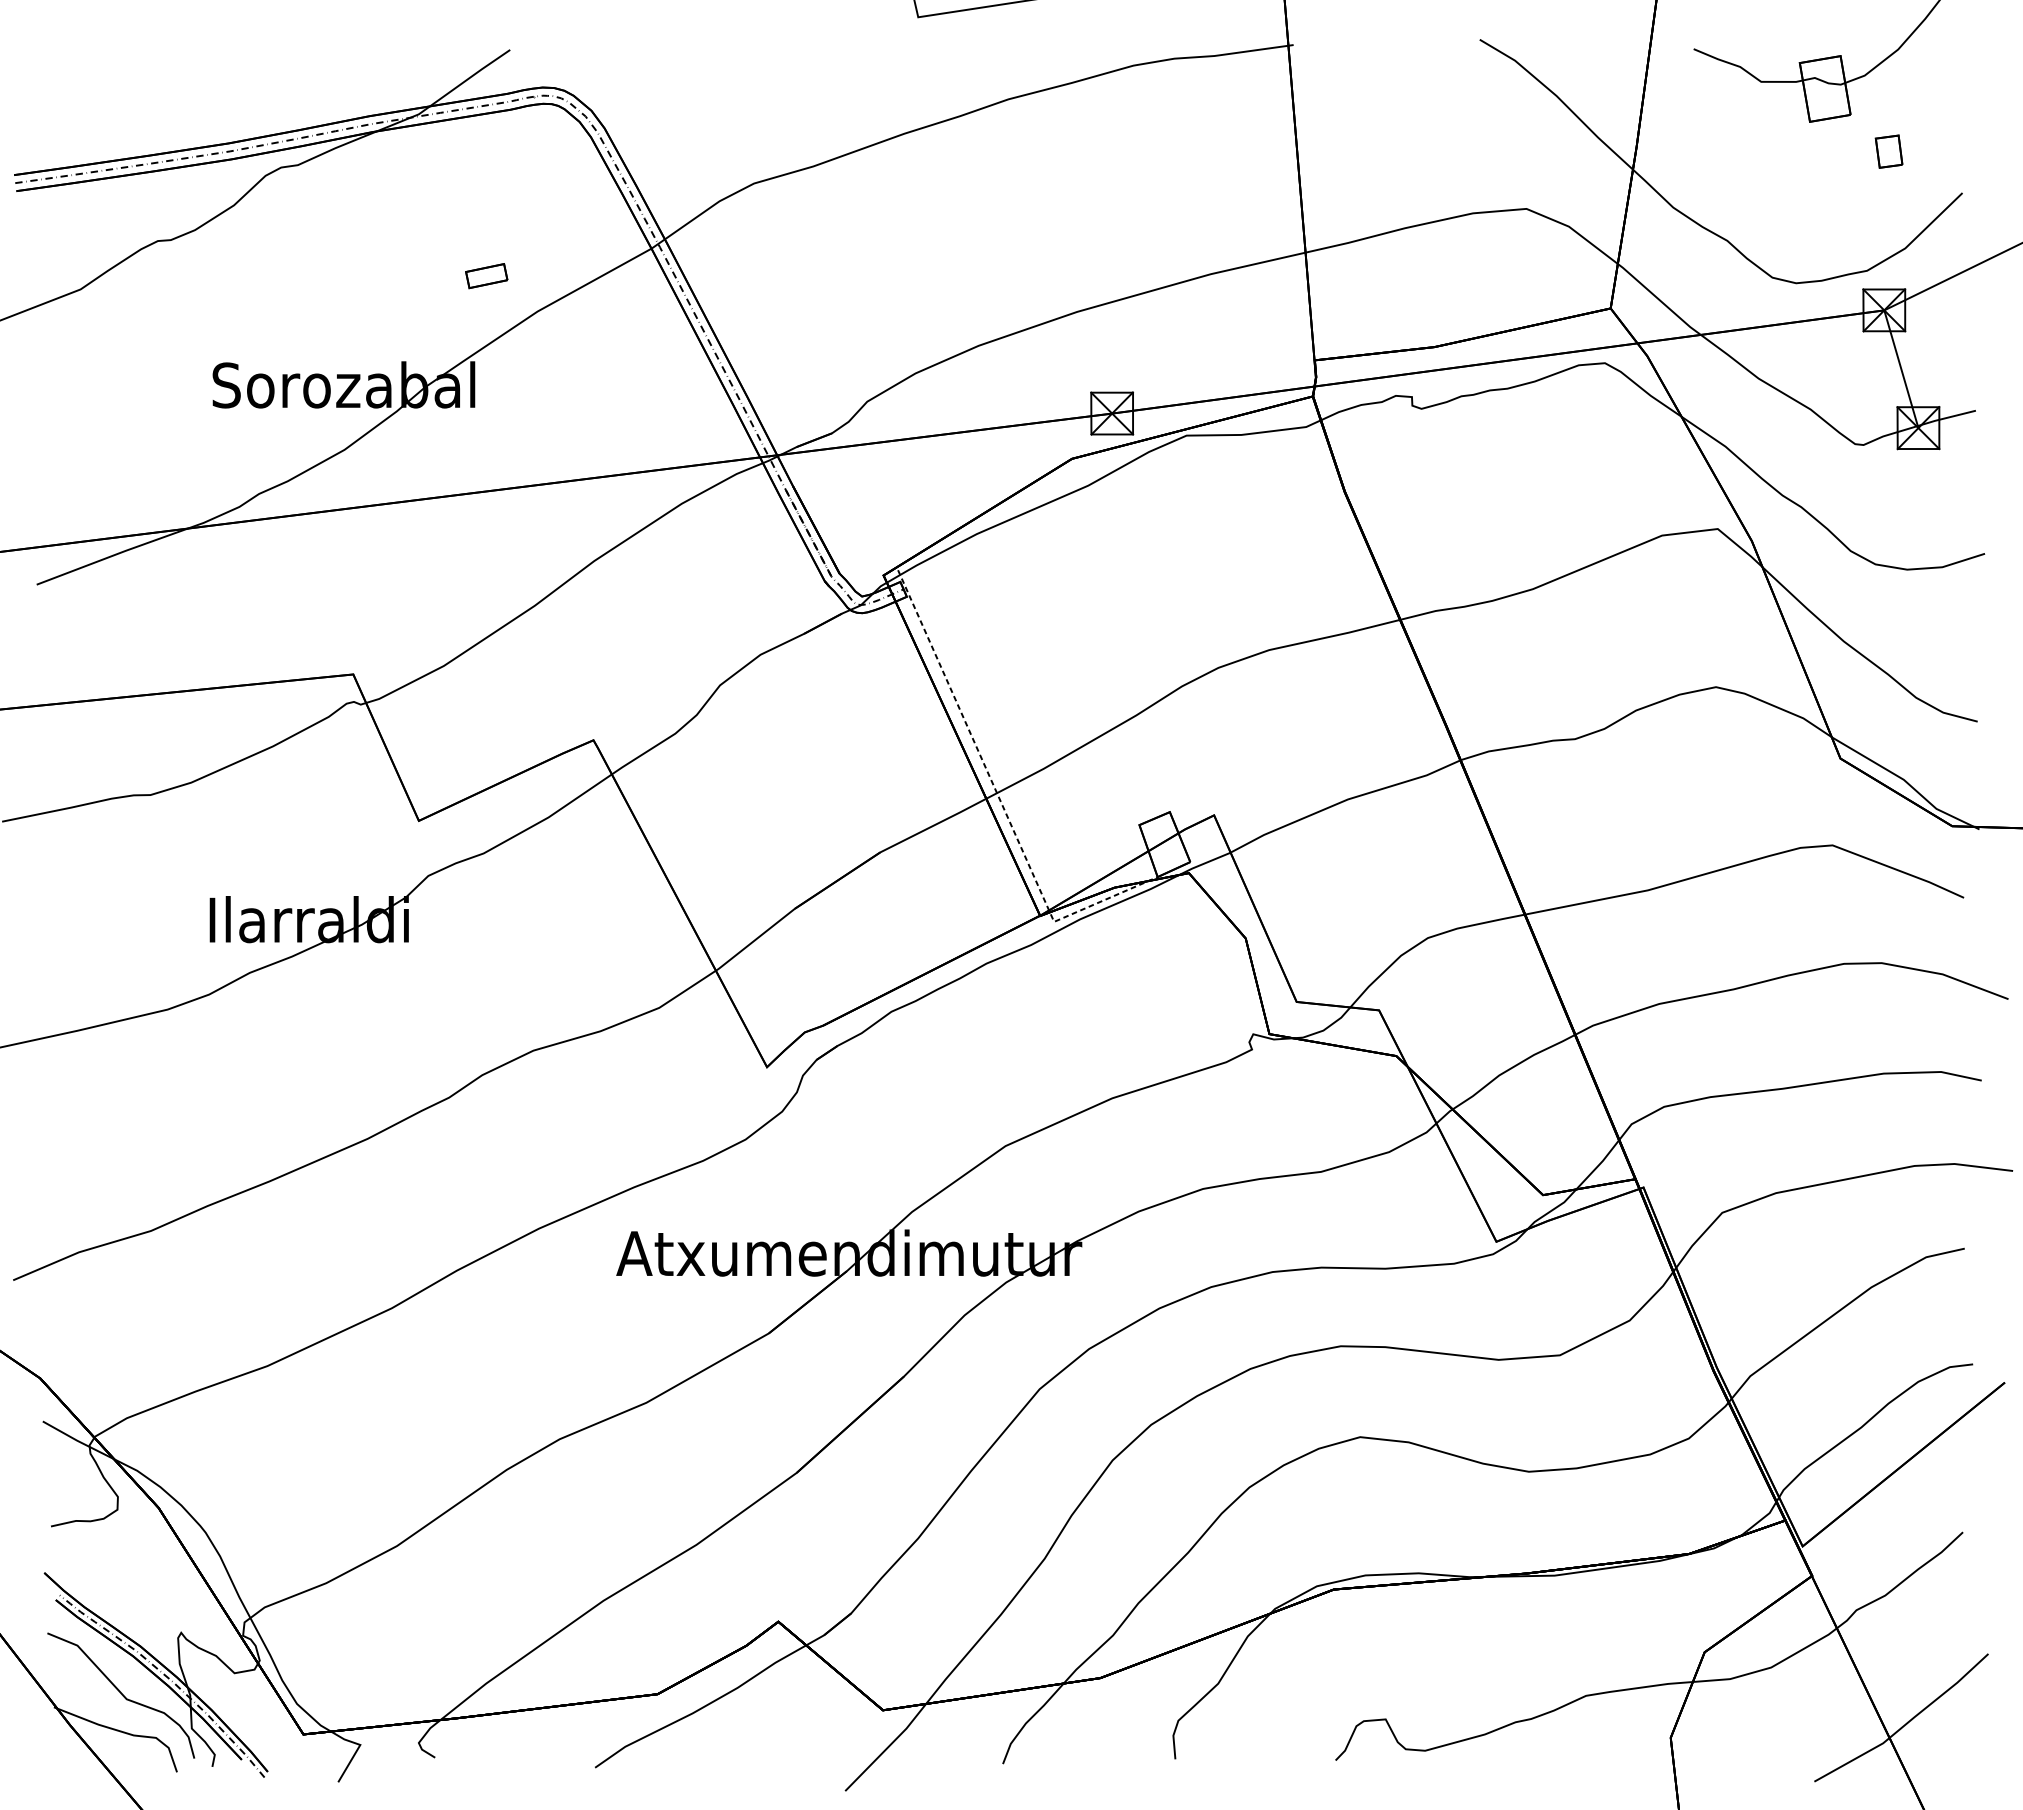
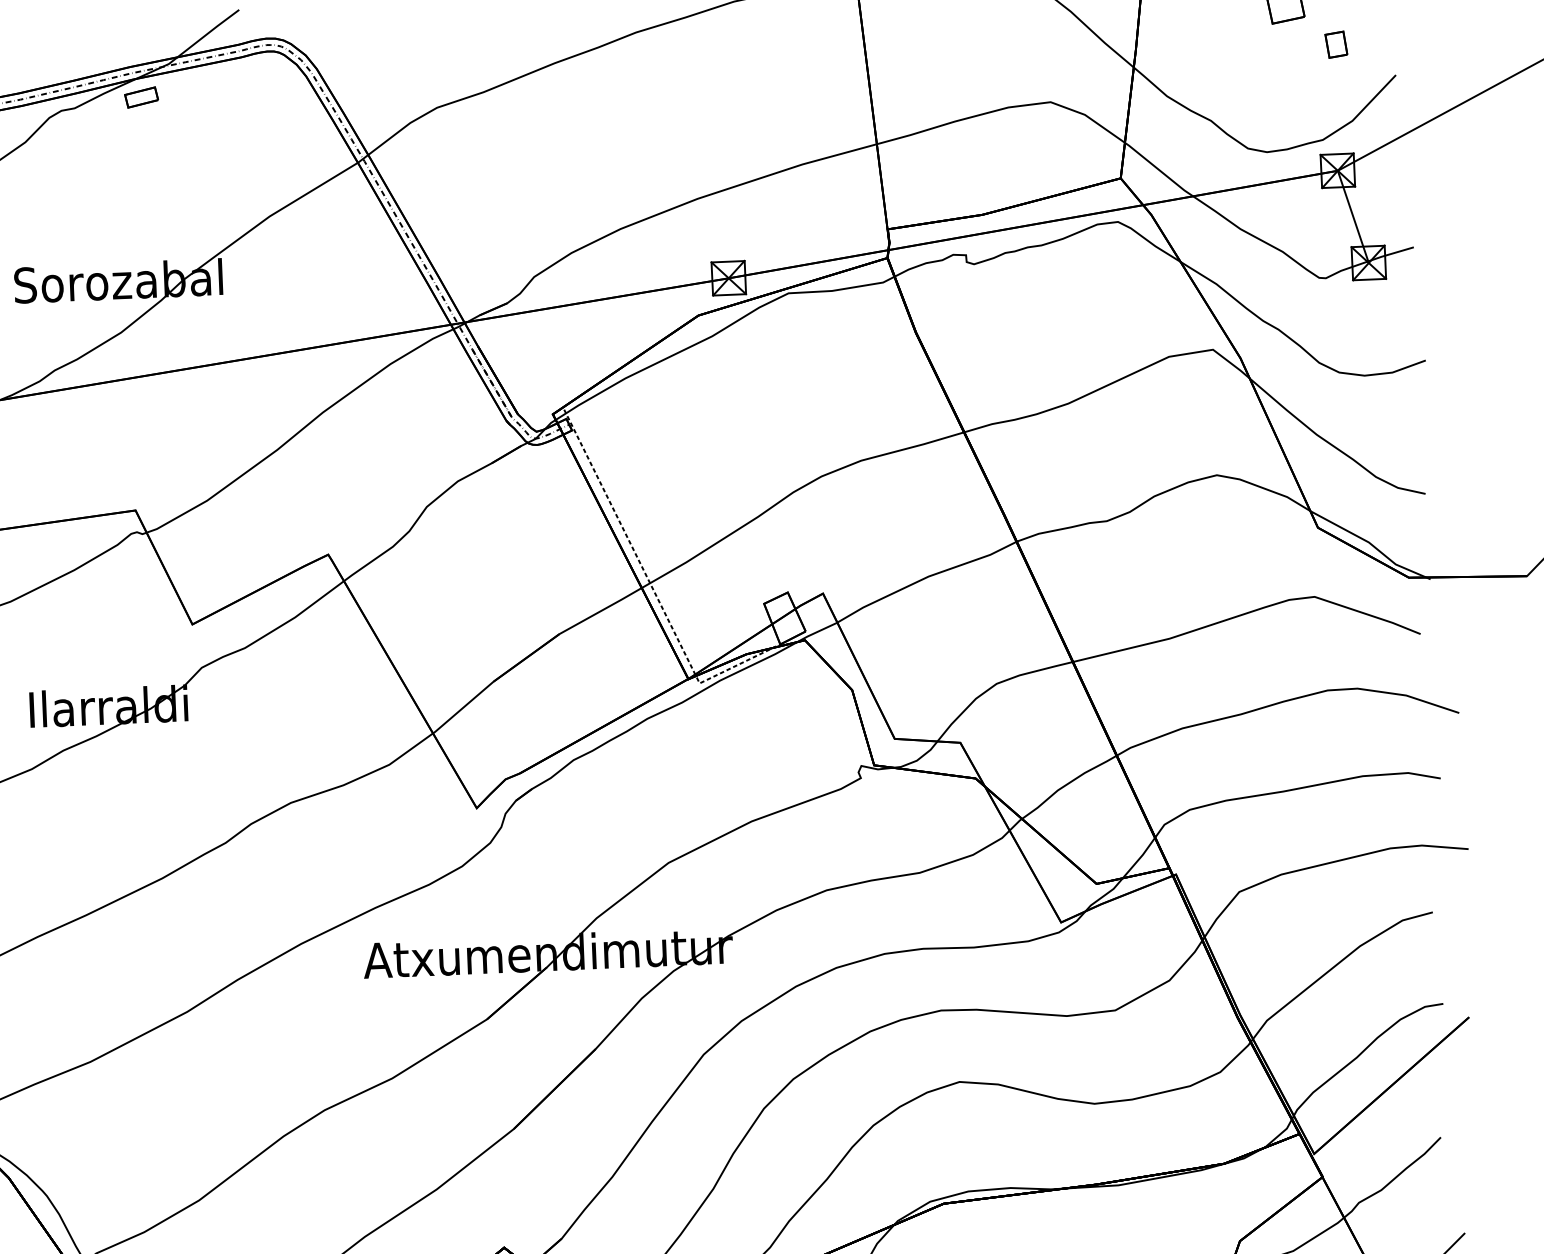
part: (486, 276) -> (141, 97), moved

